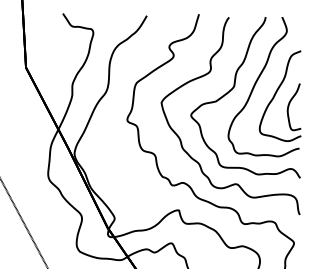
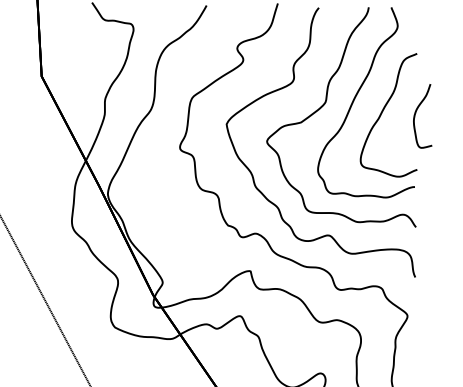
curve: (289, 105) -> (416, 113), moved

